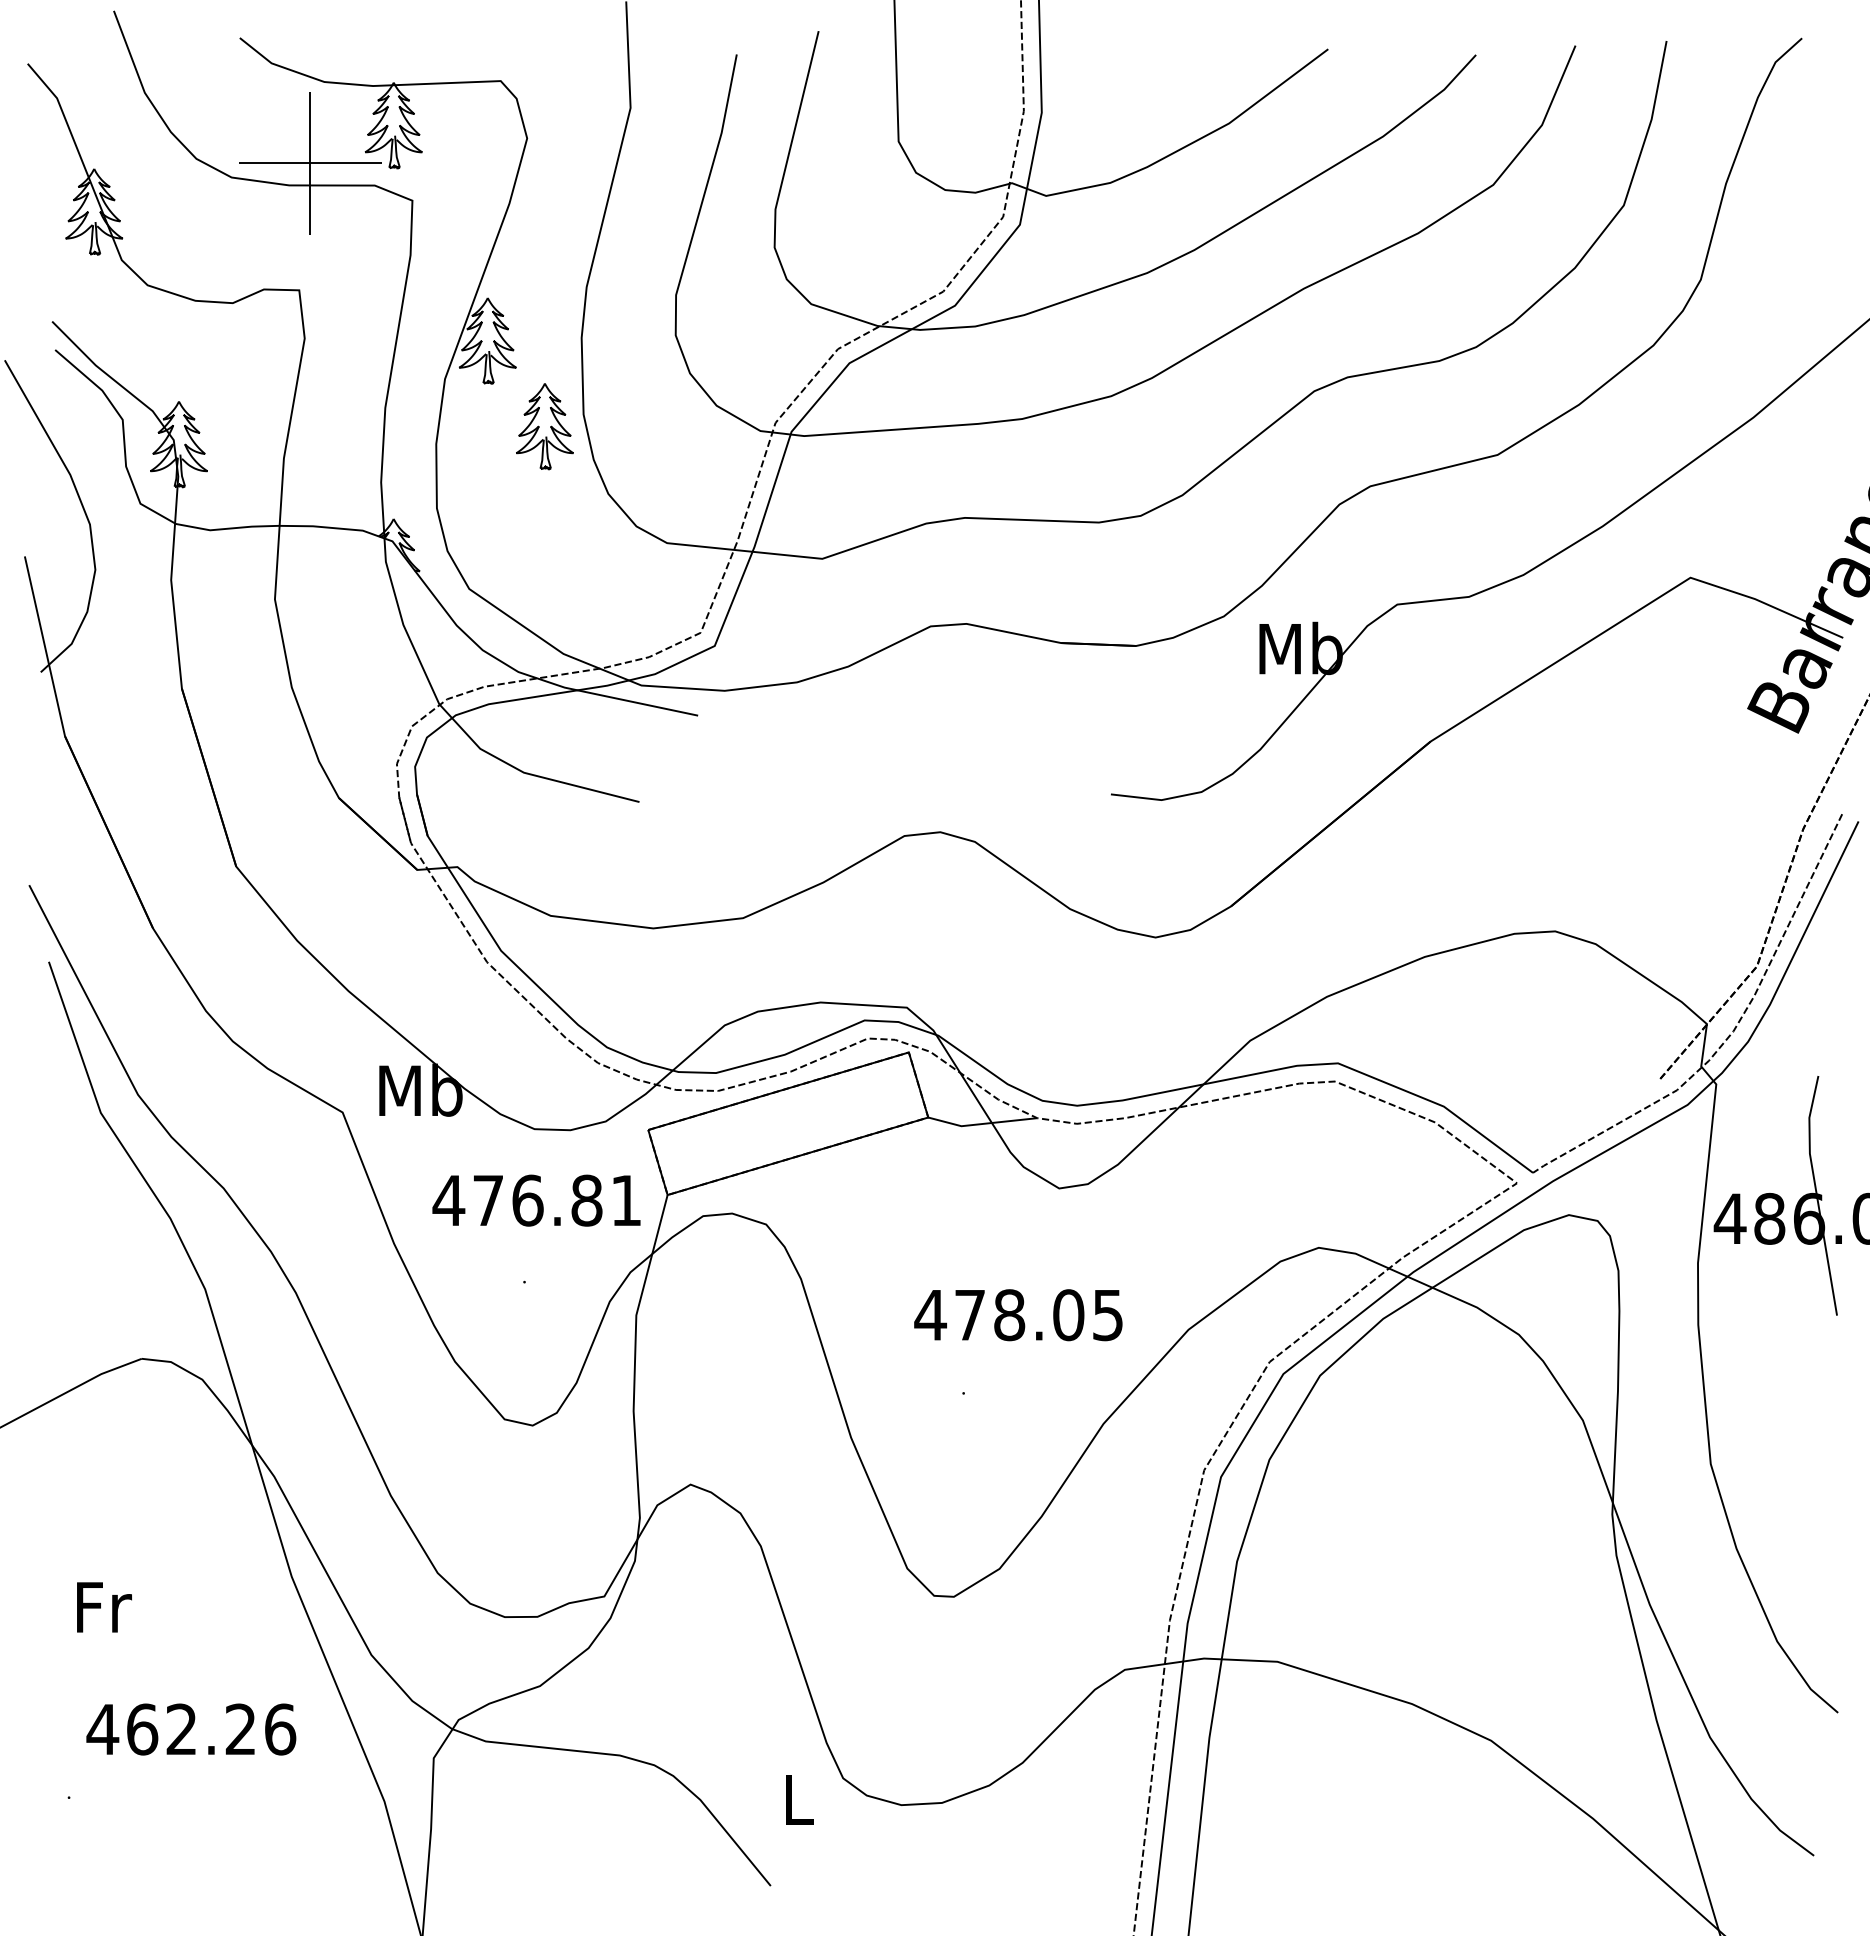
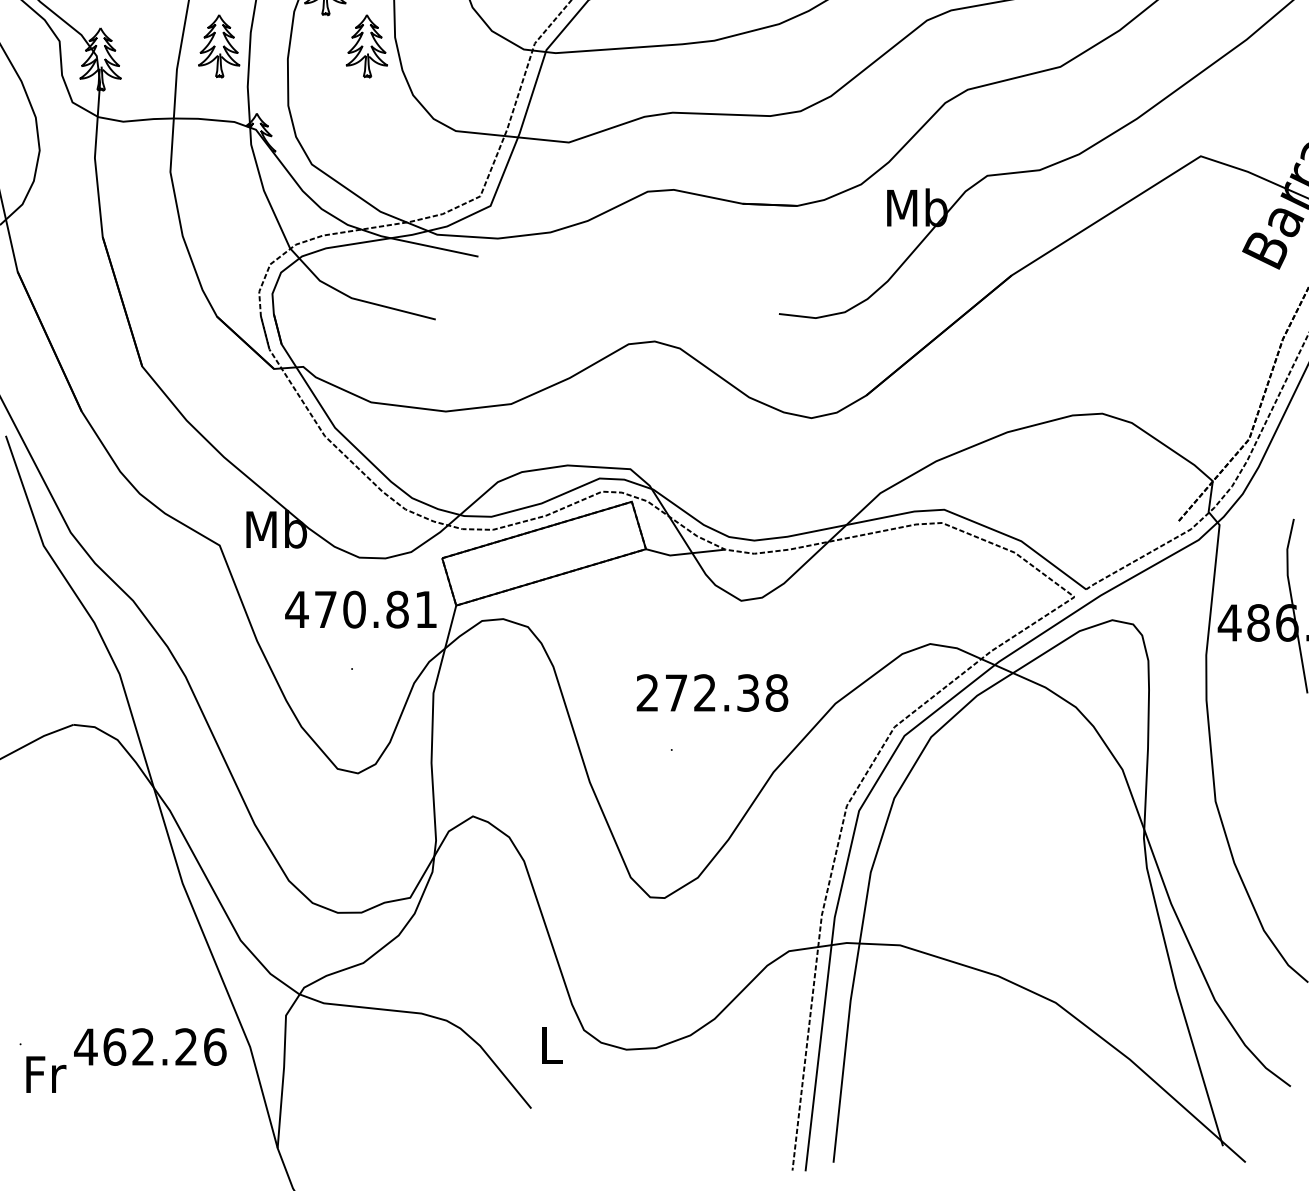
part: (341, 426) -> (218, 46), added
text: (527, 1200) -> (354, 609), 476.81 -> 470.81
text: (1018, 1315) -> (711, 693), 478.05 -> 272.38
text: (104, 1607) -> (46, 1074), moved
text: (191, 1729) -> (150, 1047), moved

